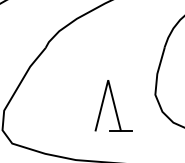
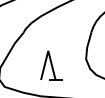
part: (113, 105) -> (51, 65), moved

